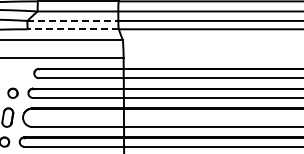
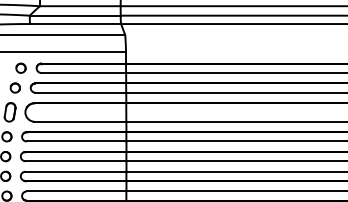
line: (73, 20) -> (75, 15), dashed -> solid
line: (73, 29) -> (75, 24), dashed -> solid
part: (18, 72) -> (20, 67), added

